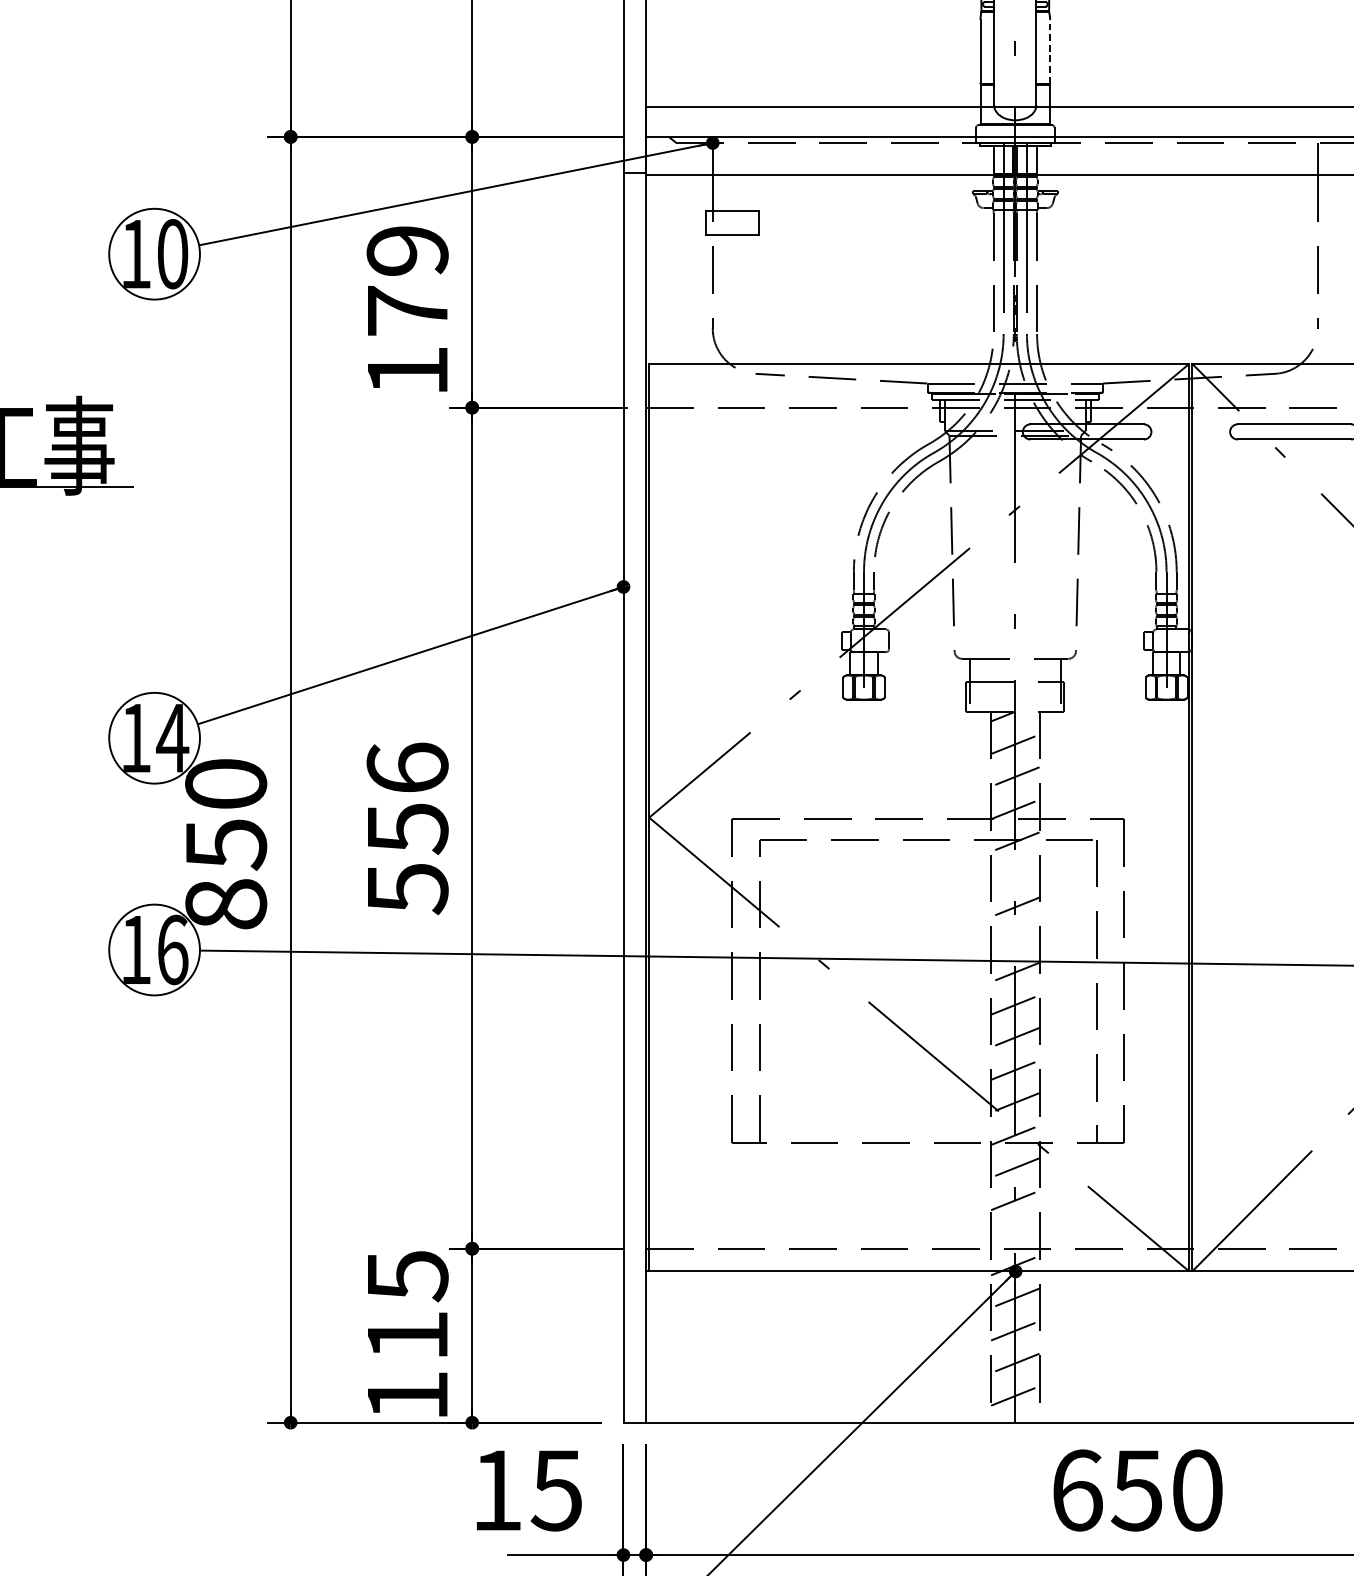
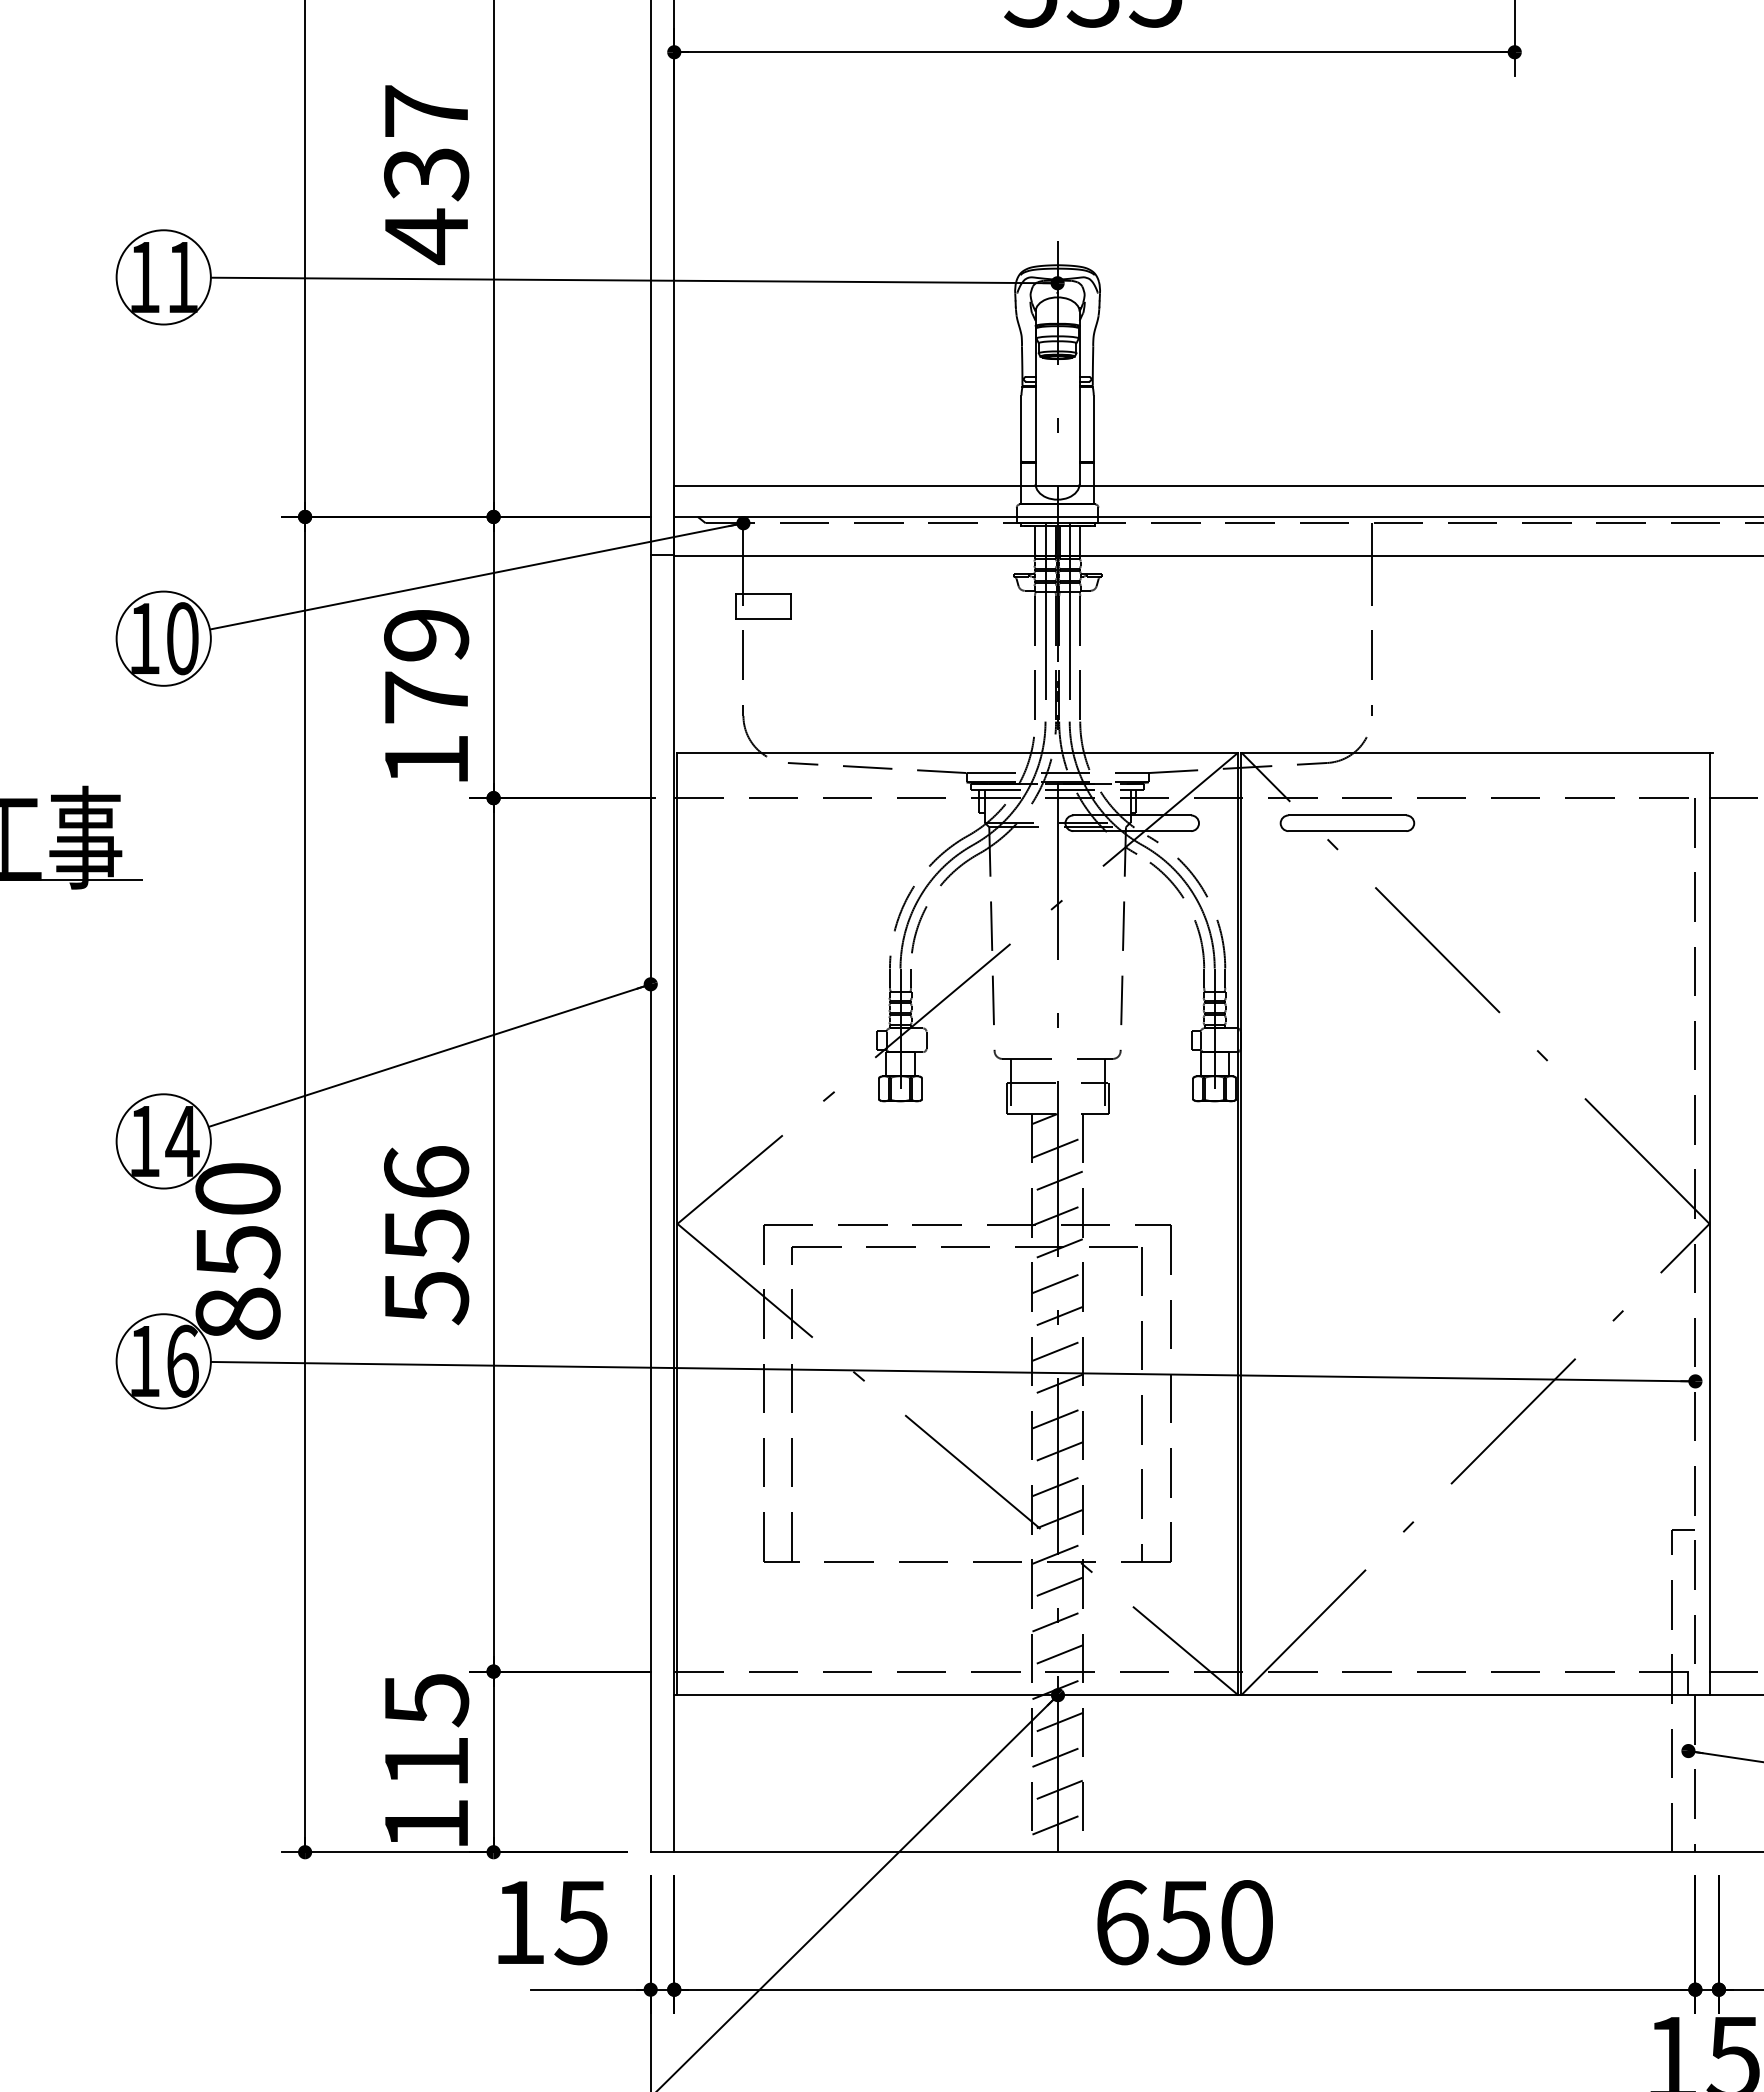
line: (1049, 51) -> (1093, 428), dashed -> solid
line: (1015, 875) -> (1057, 1283), added
line: (1015, 939) -> (1057, 1350), added
line: (1015, 1233) -> (1057, 1655), added

